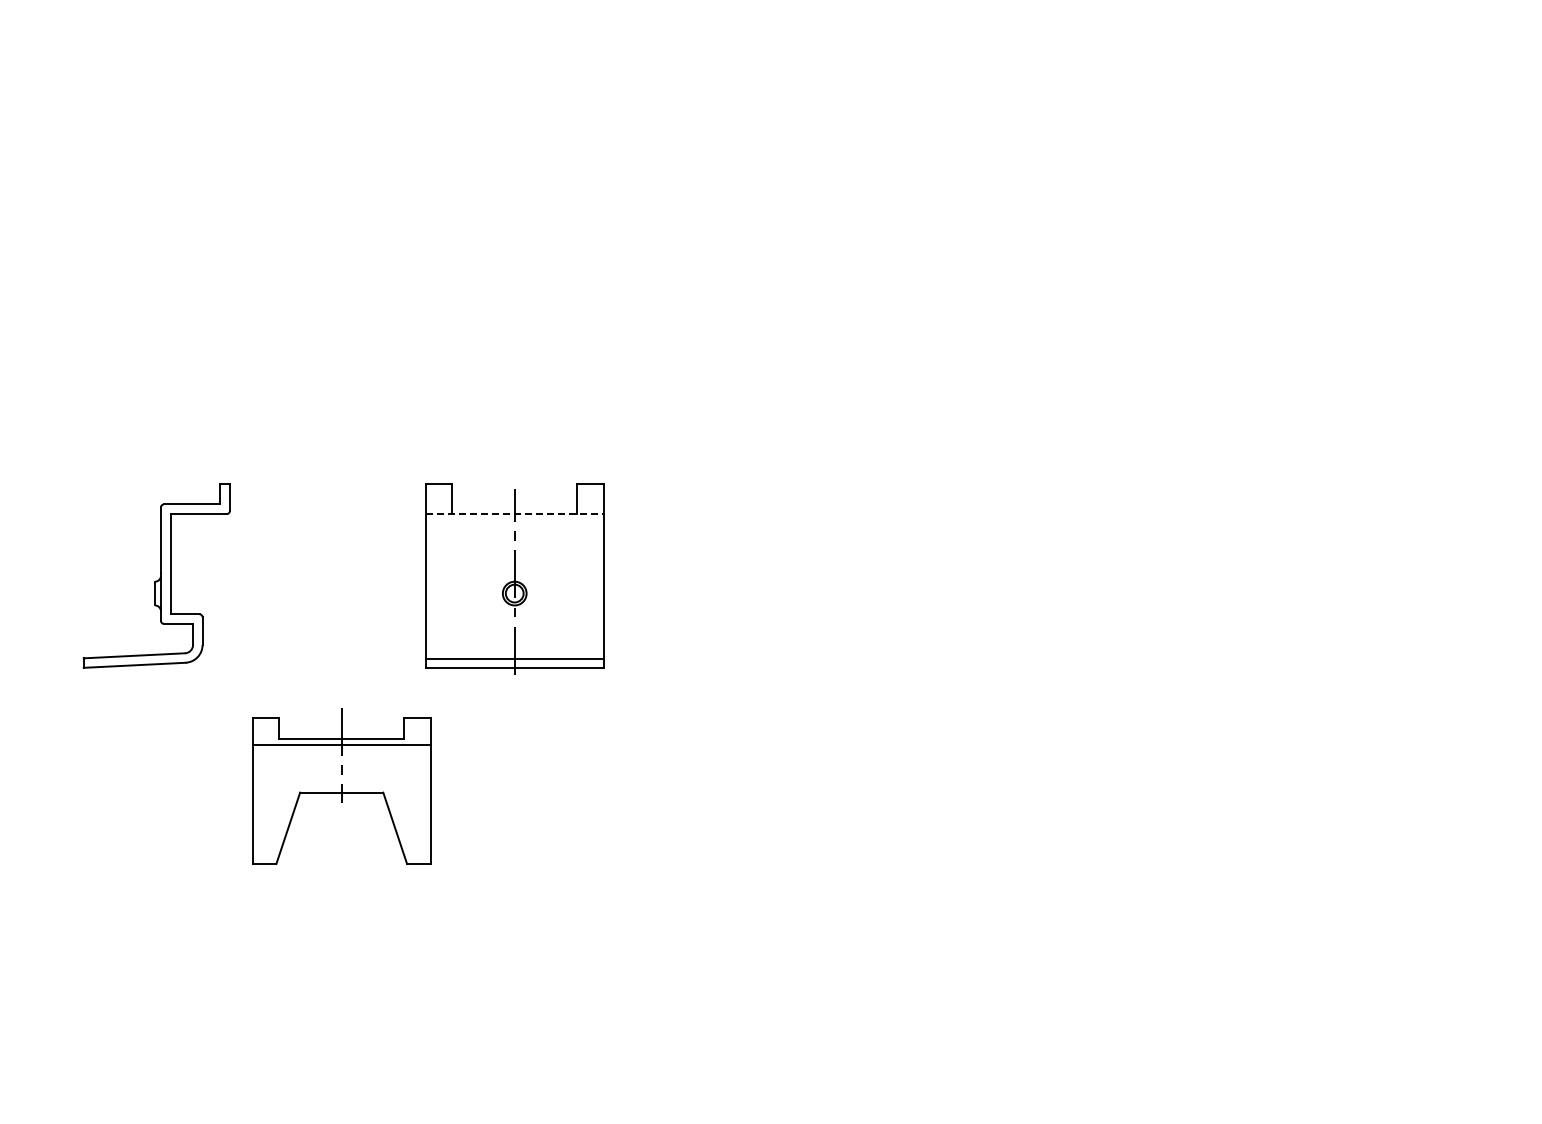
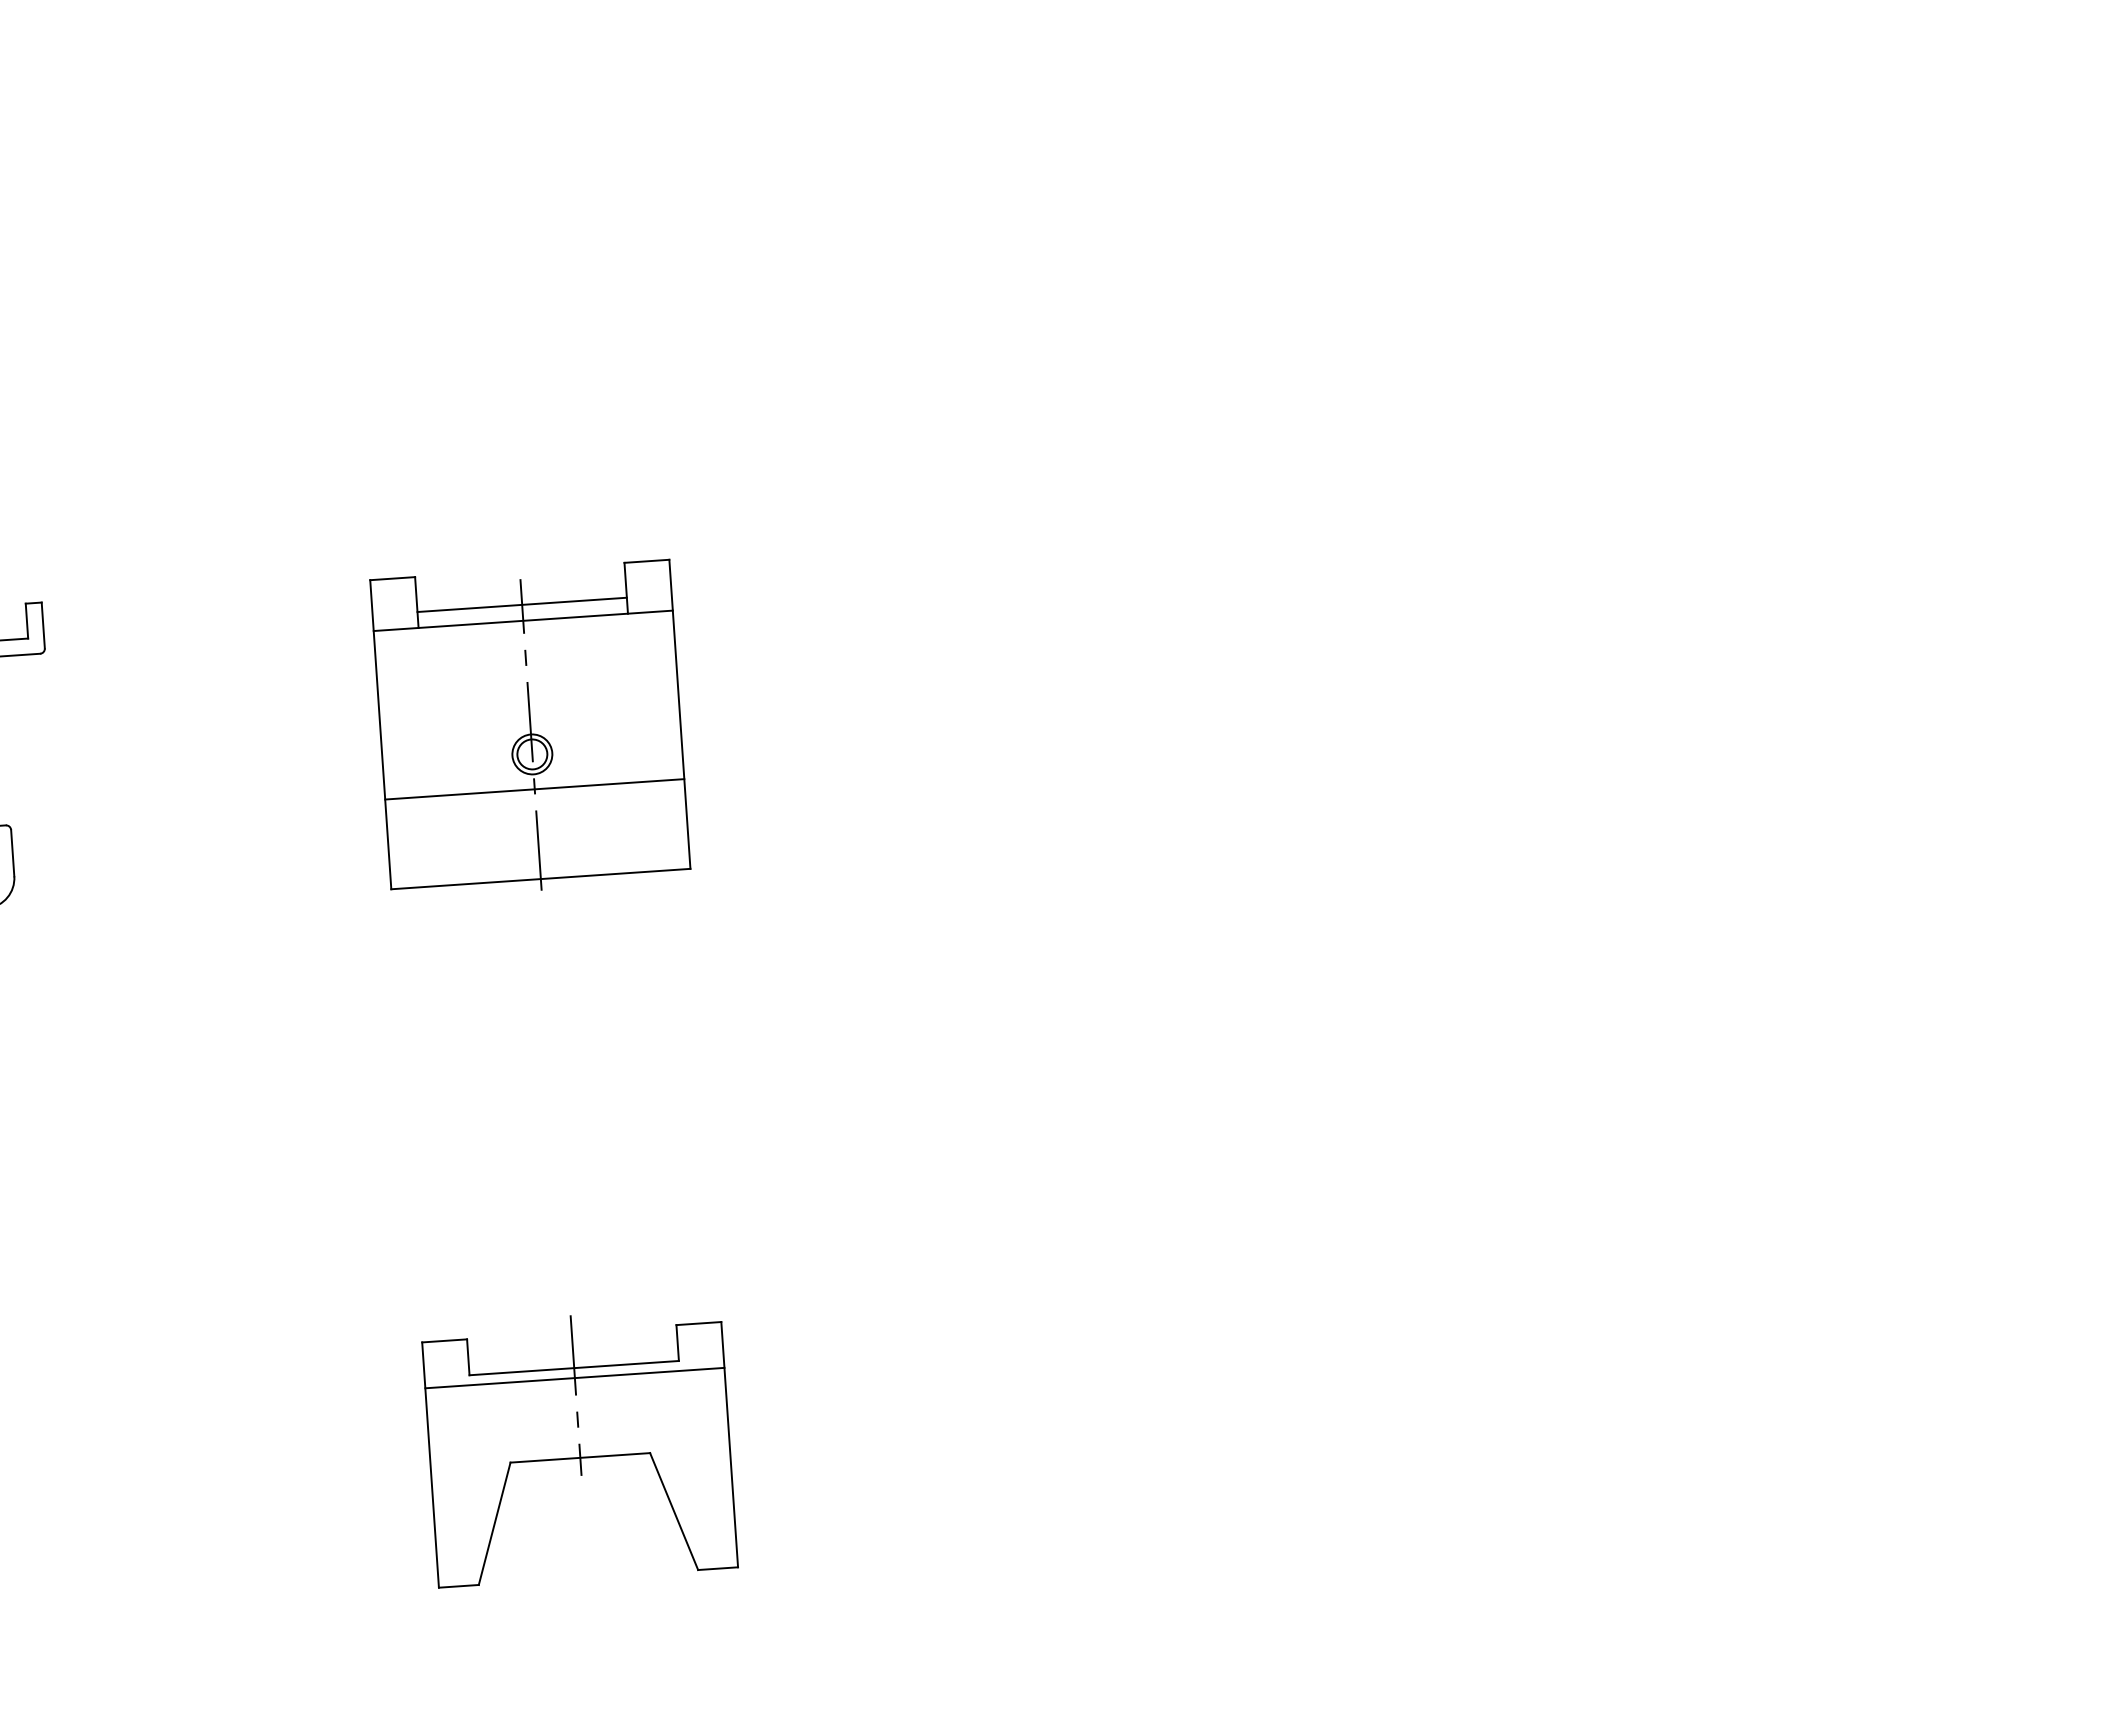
line: (514, 504) -> (521, 604), added
line: (515, 513) -> (524, 619), dashed -> solid
line: (514, 659) -> (534, 789), moved
part: (341, 786) -> (579, 1447), moved

